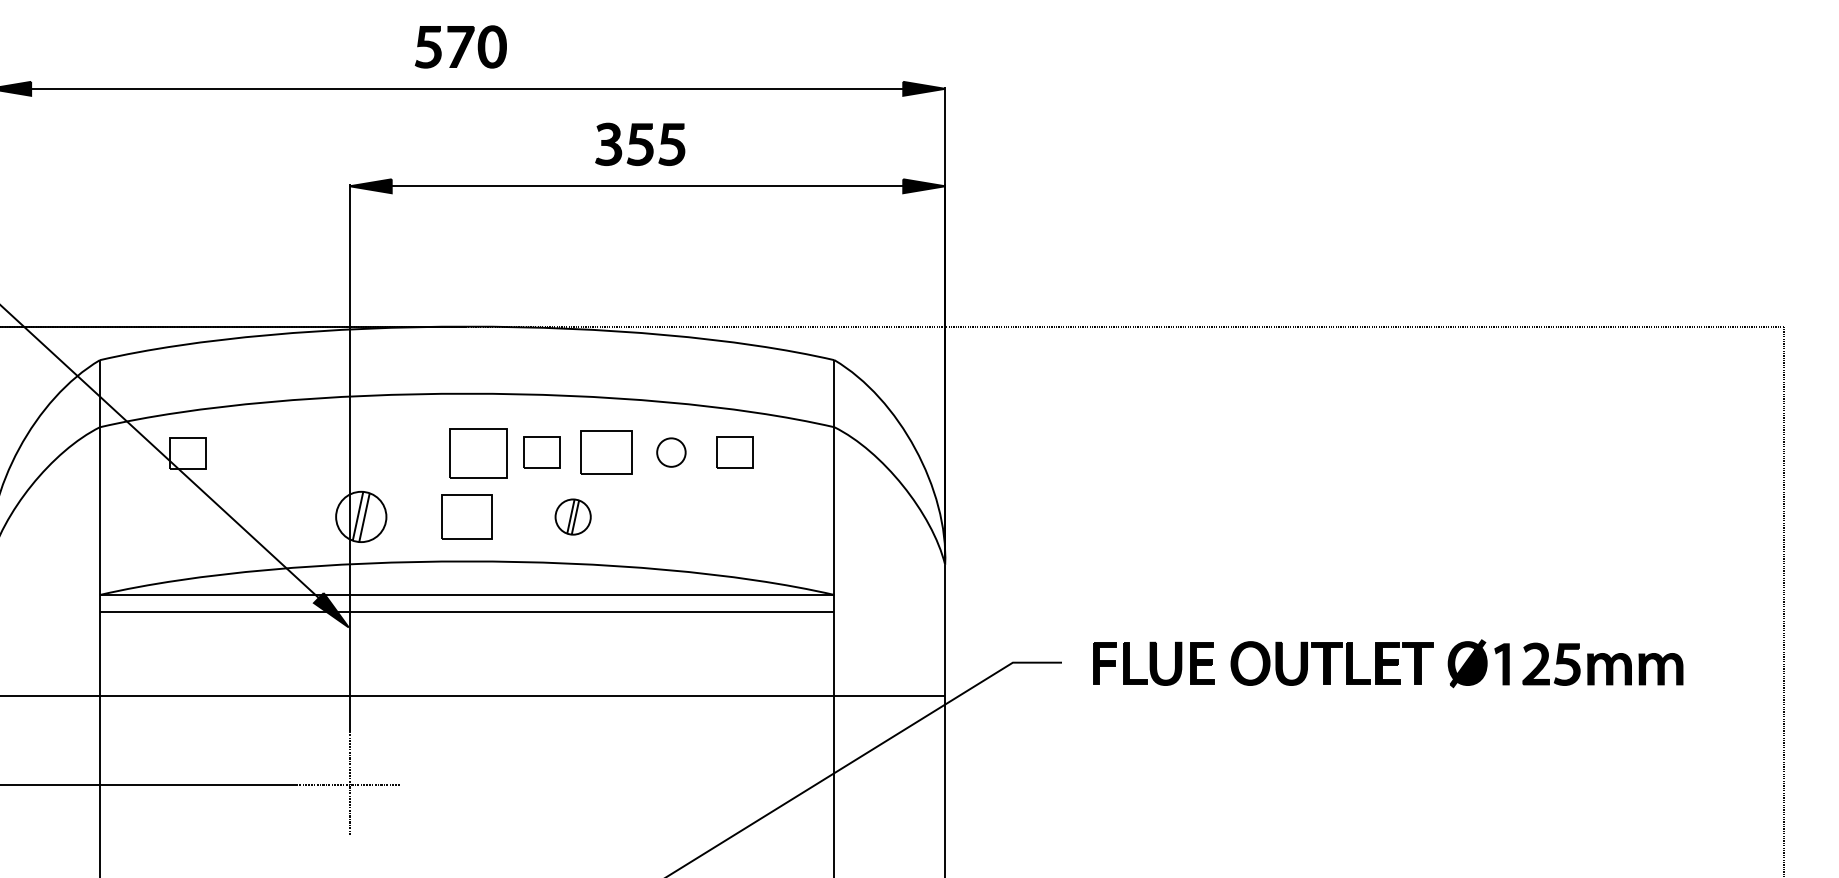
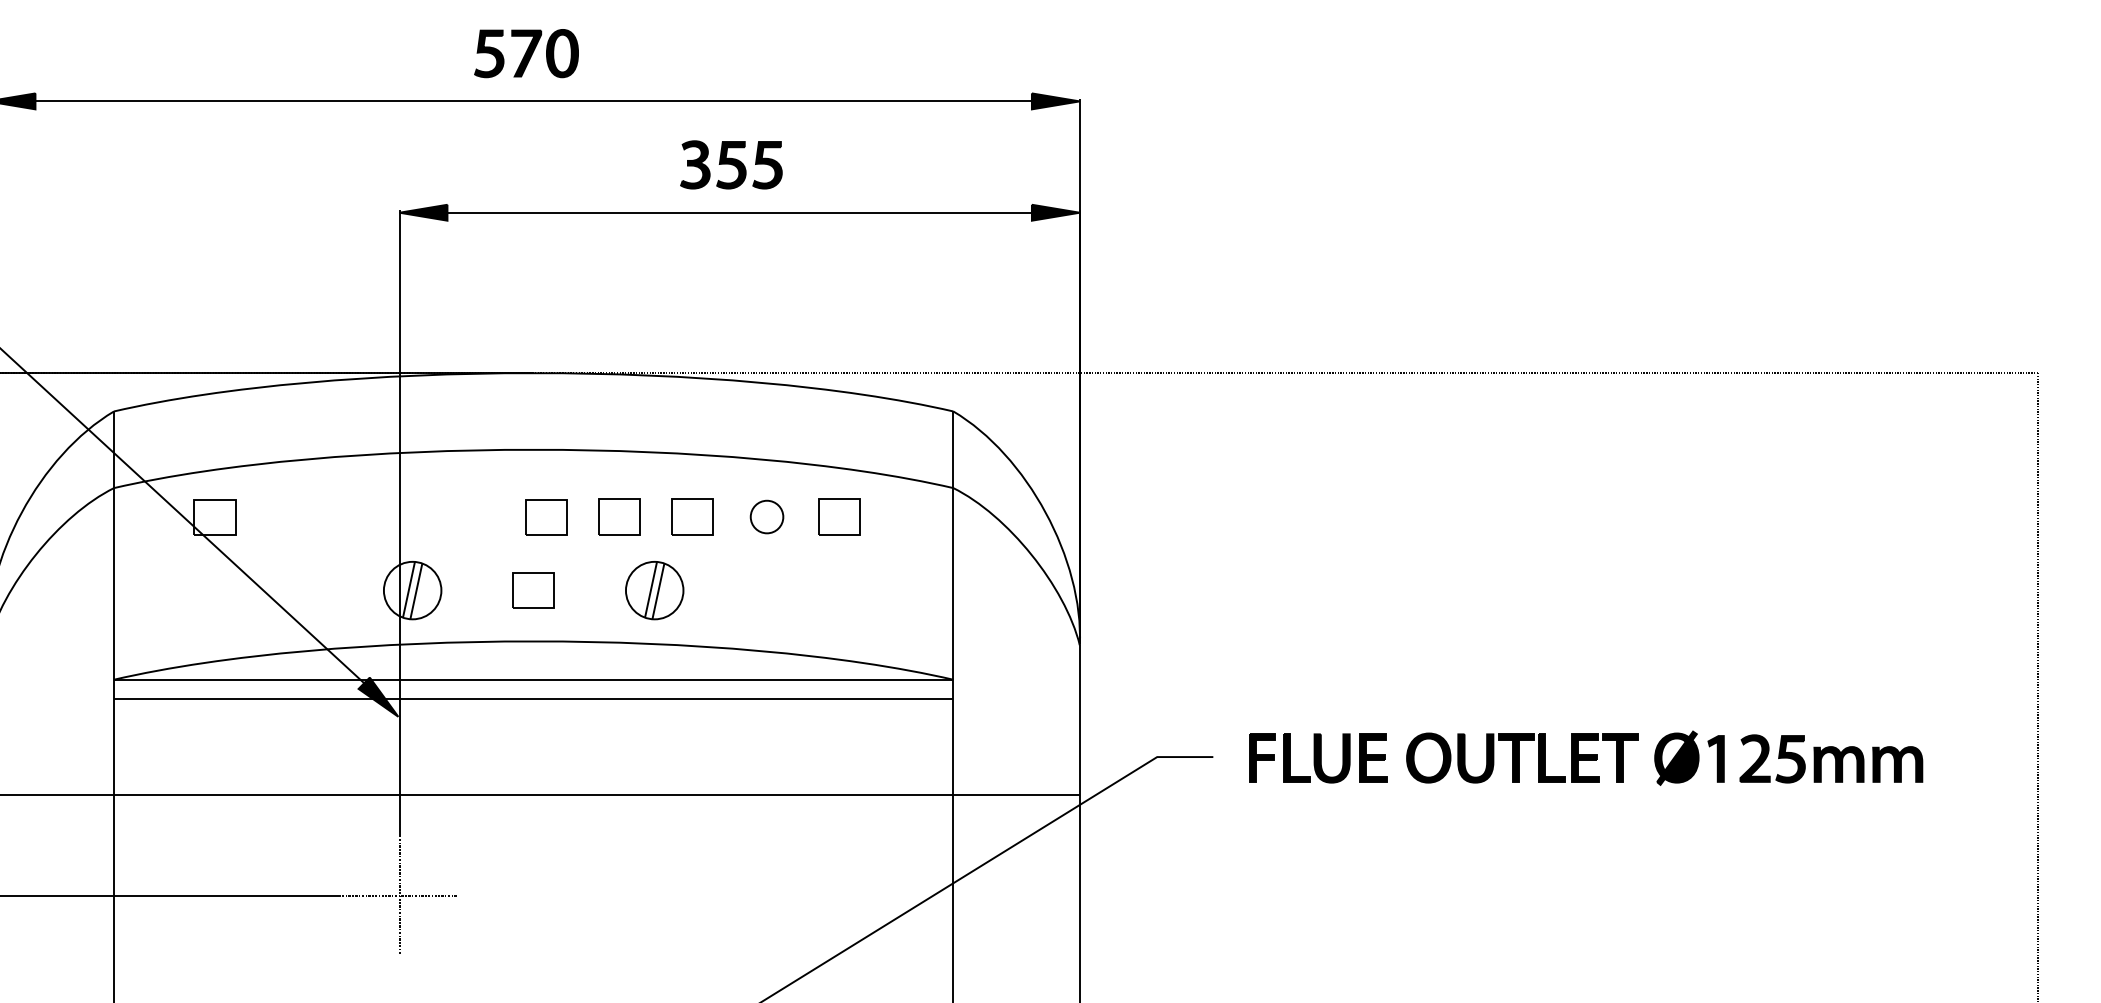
part: (606, 452) -> (692, 516), size x0.71
part: (478, 453) -> (546, 517), size x0.62
part: (467, 516) -> (533, 590), size x0.71
part: (572, 516) -> (654, 590), size x1.43

